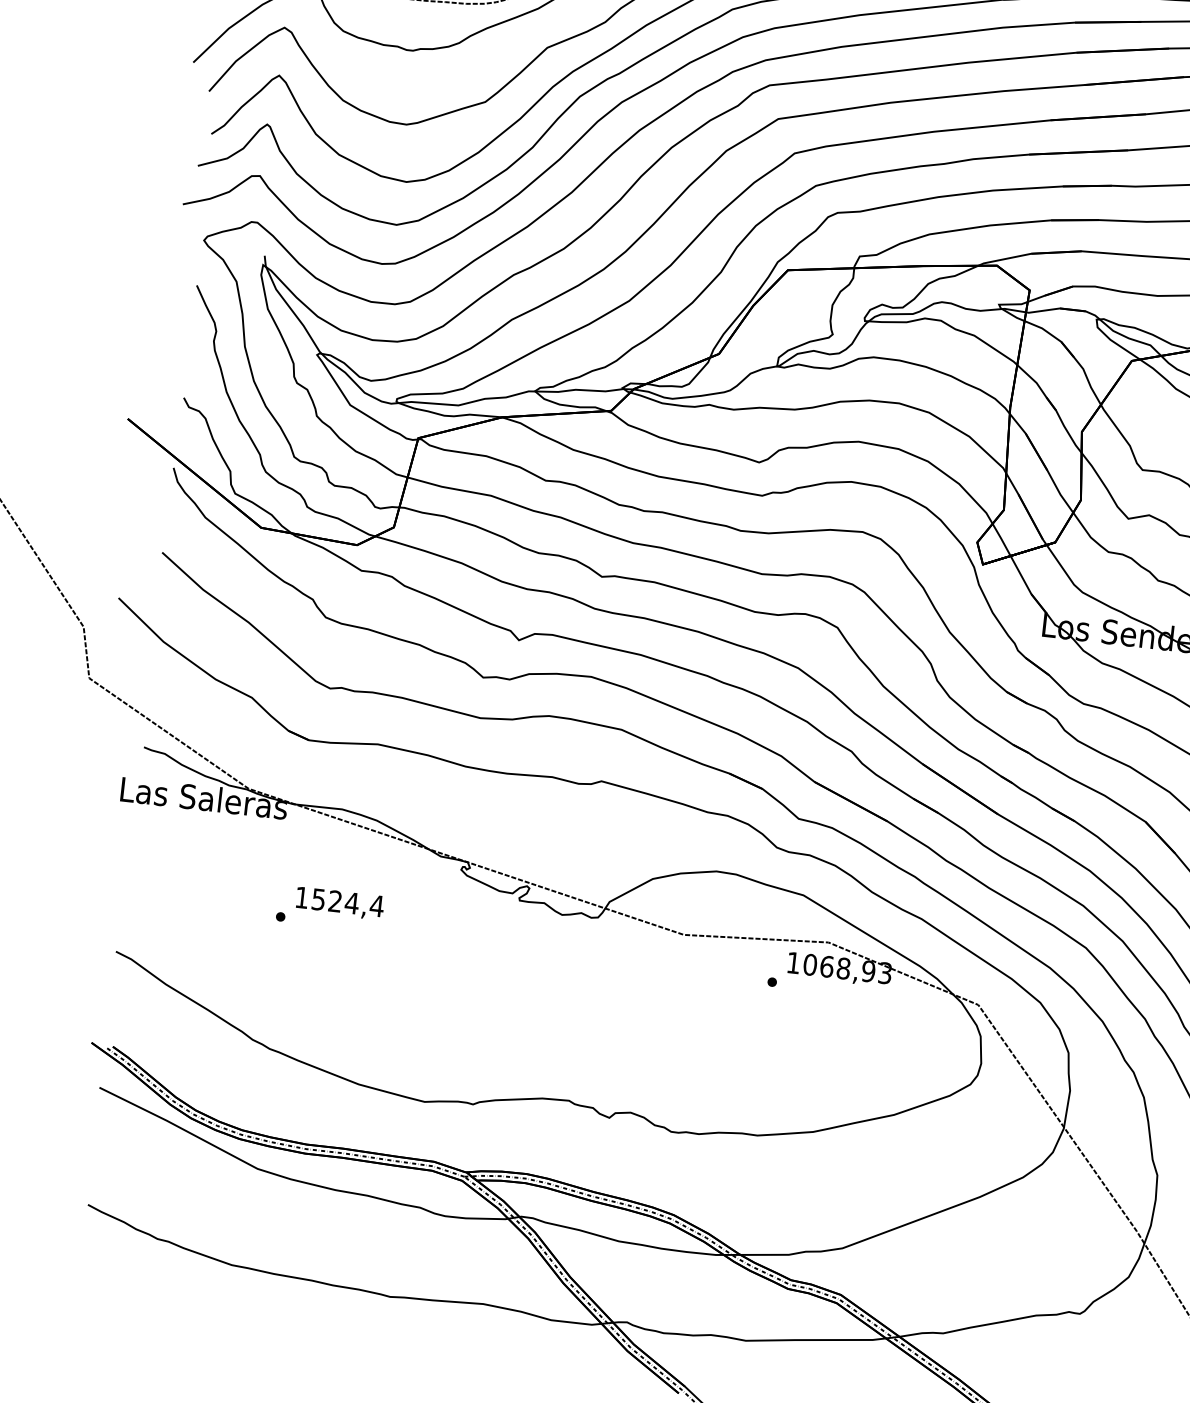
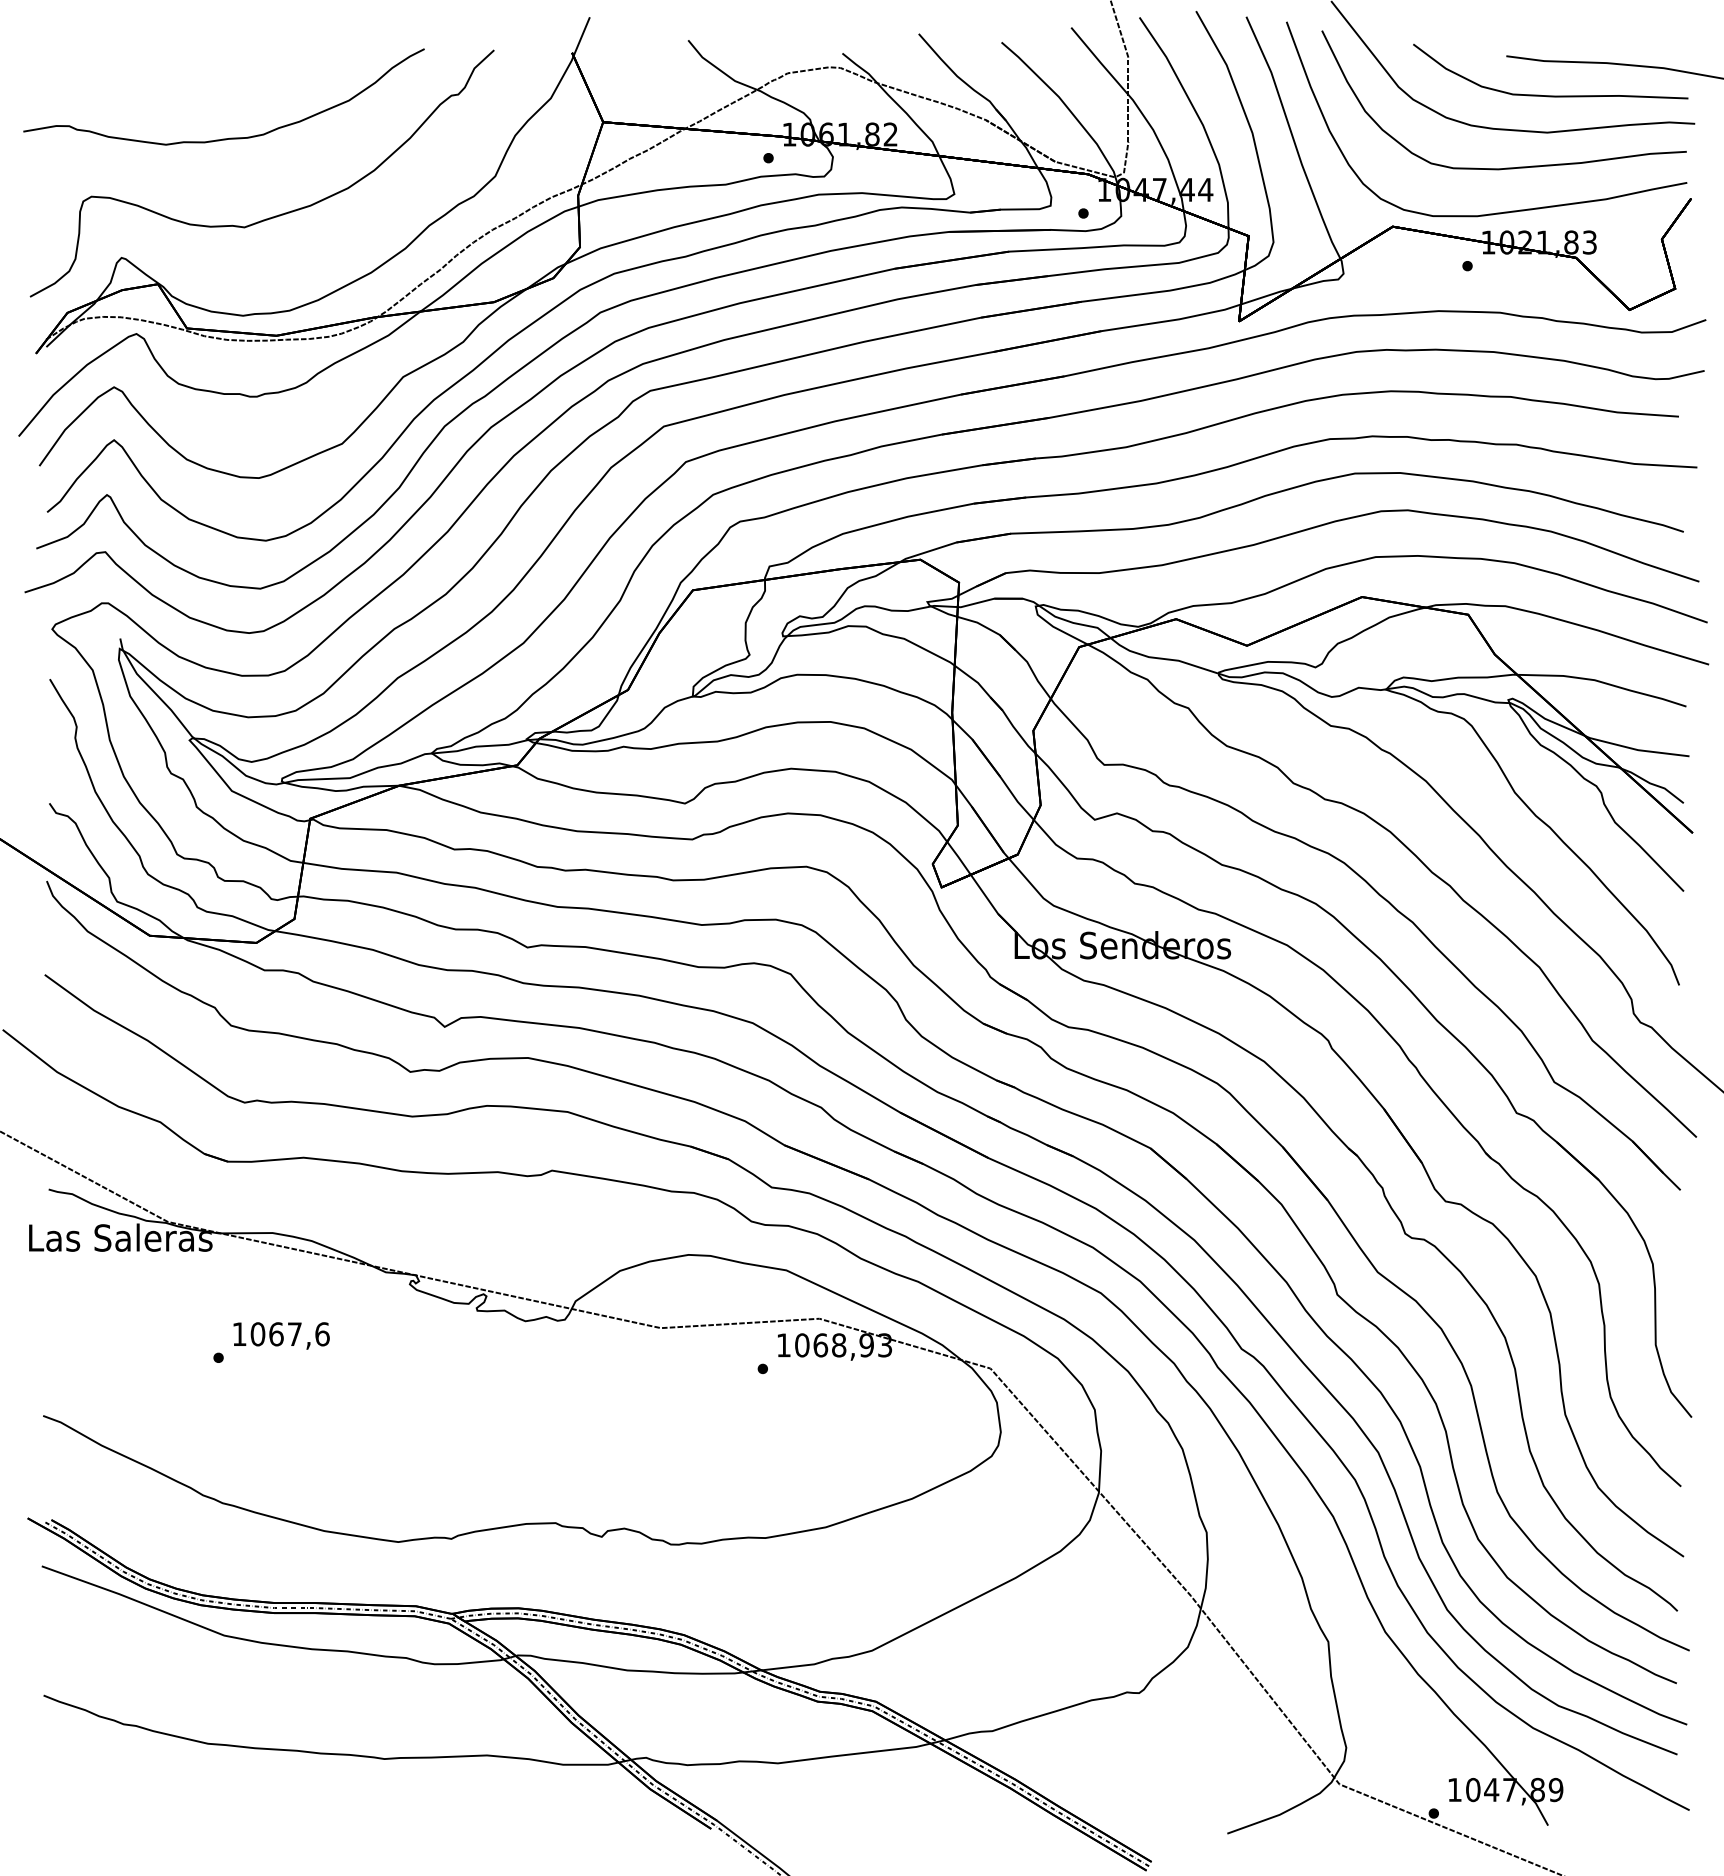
text: (348, 903) -> (290, 1334), 1524,4 -> 1067,6

